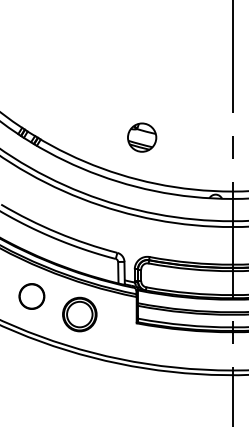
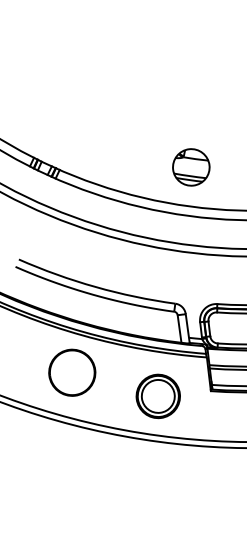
part: (142, 137) -> (191, 167), moved
part: (31, 296) -> (71, 372), size x1.43
part: (79, 314) -> (157, 396), moved

